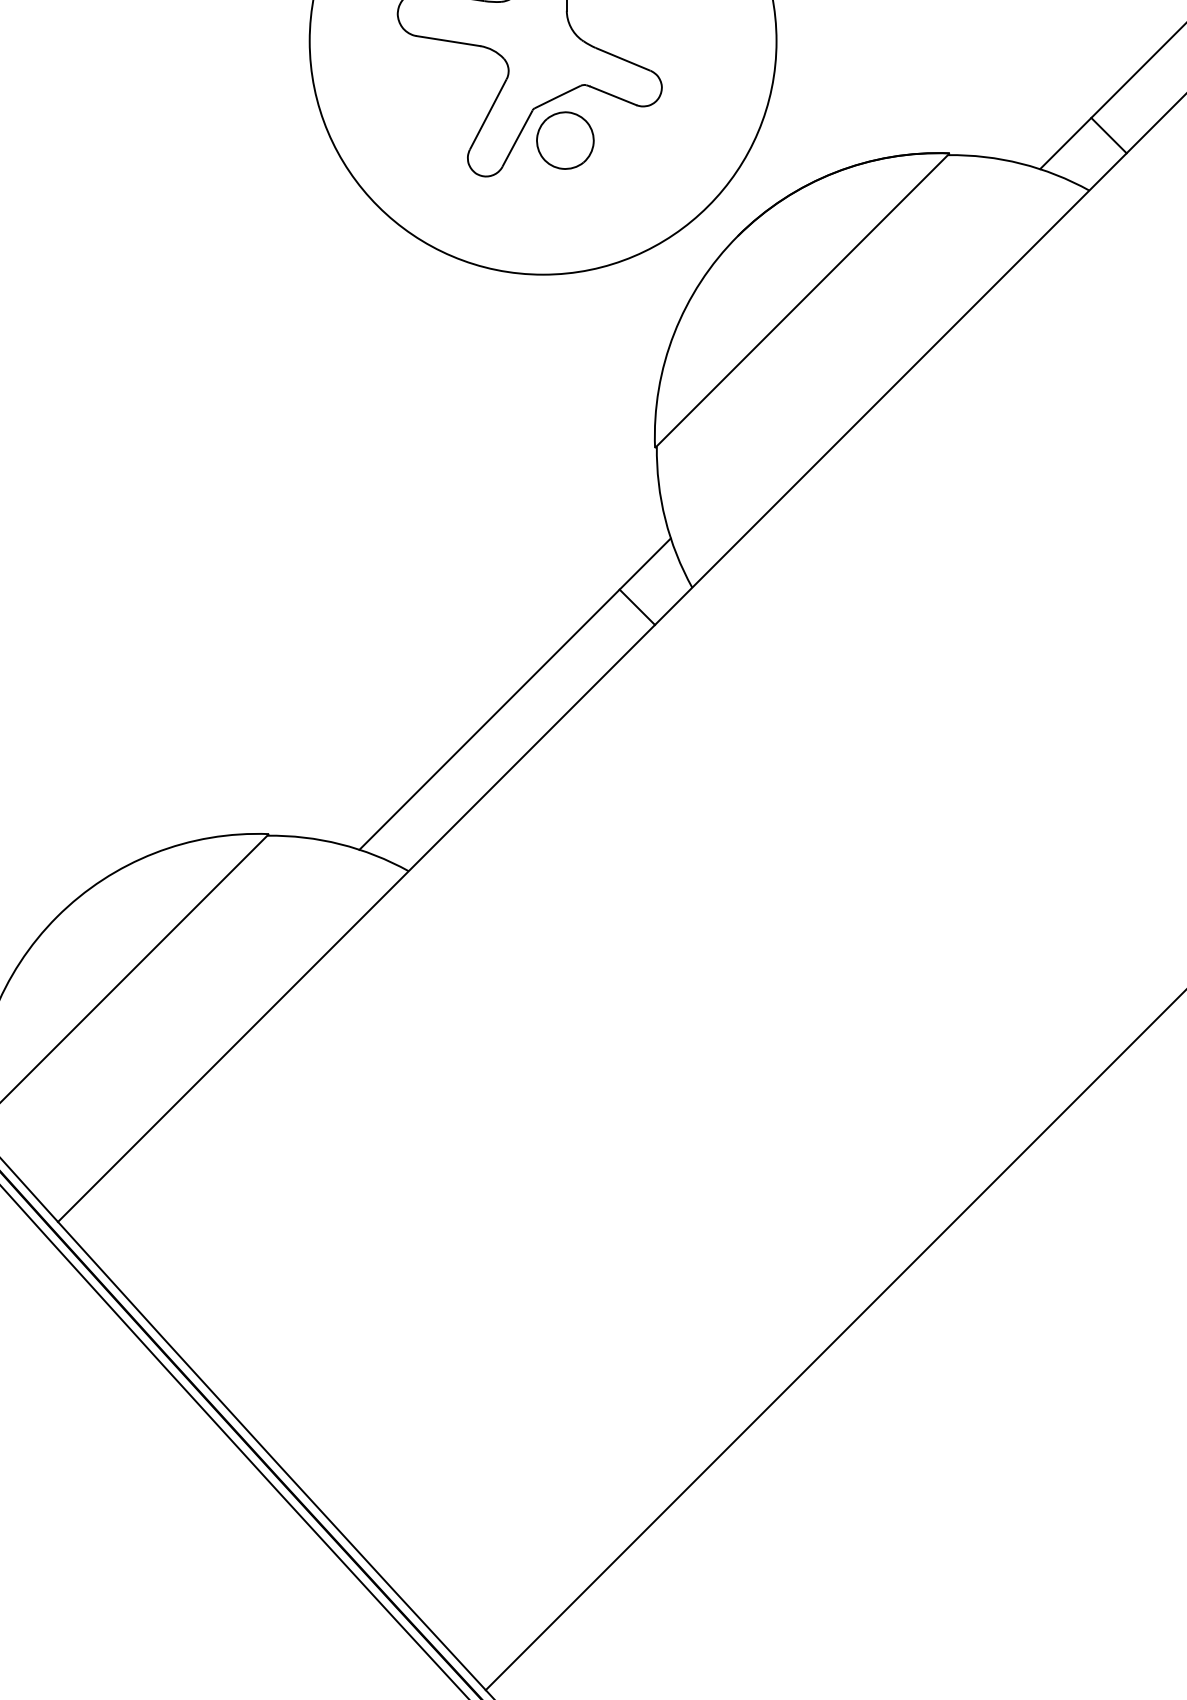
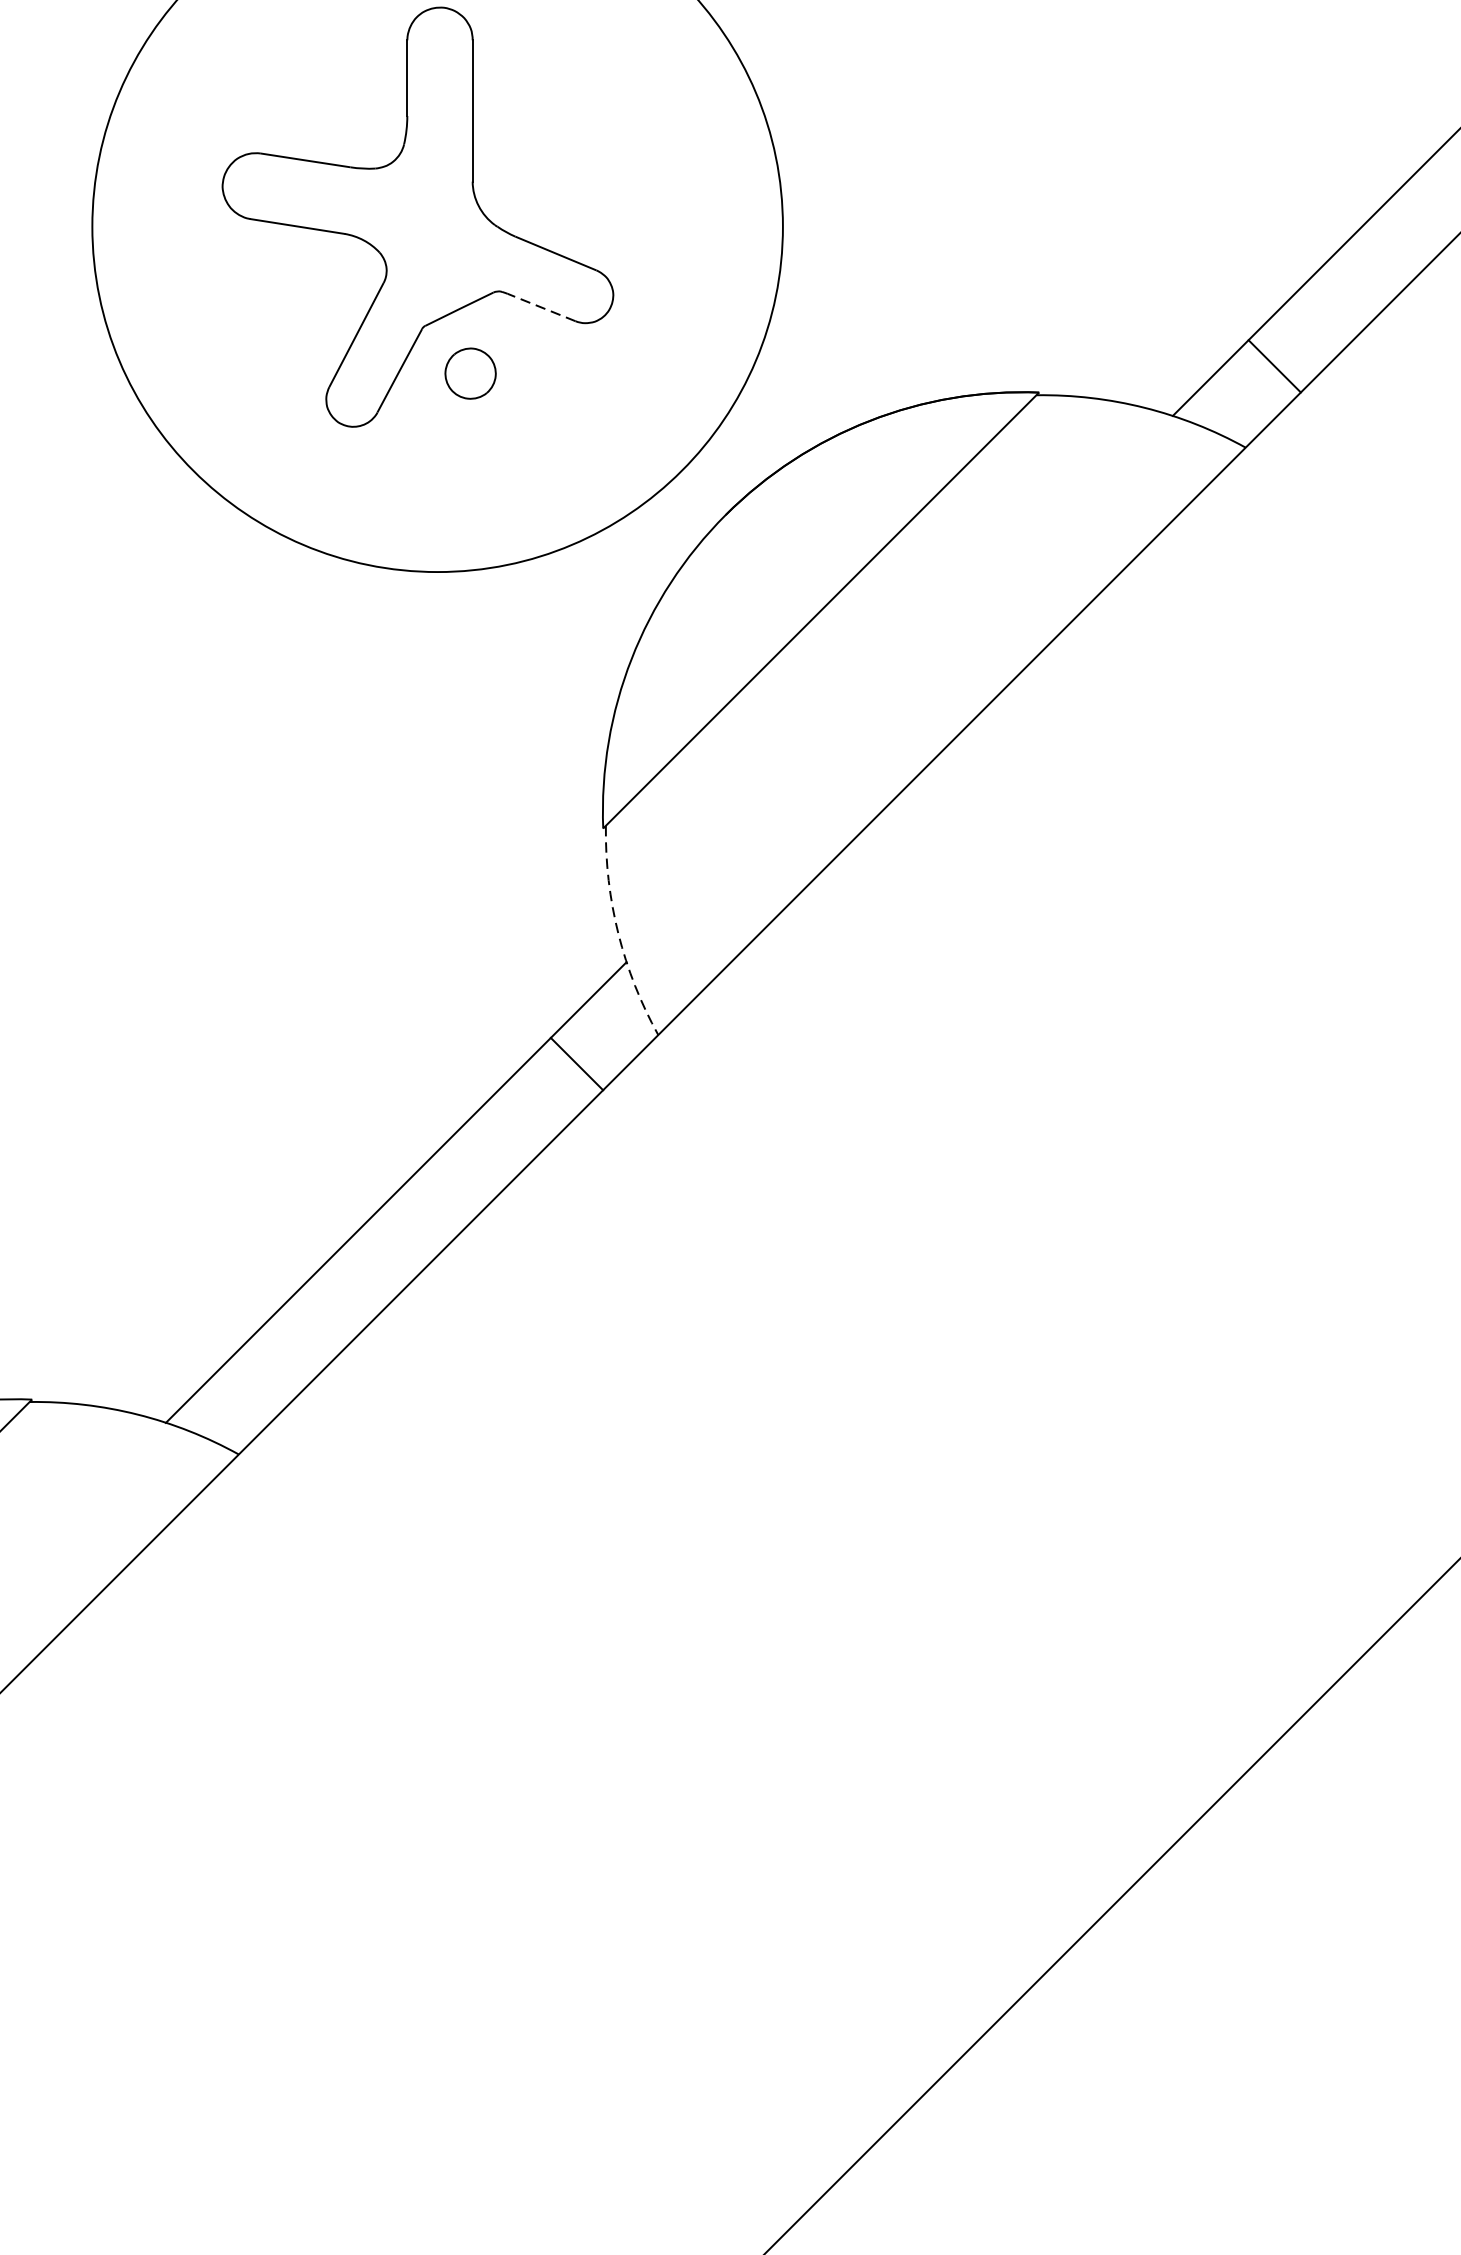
line: (613, 95) -> (541, 306), solid -> dashed
part: (565, 140) -> (470, 373), size x0.6
arc: (665, 519) -> (618, 934), solid -> dashed

